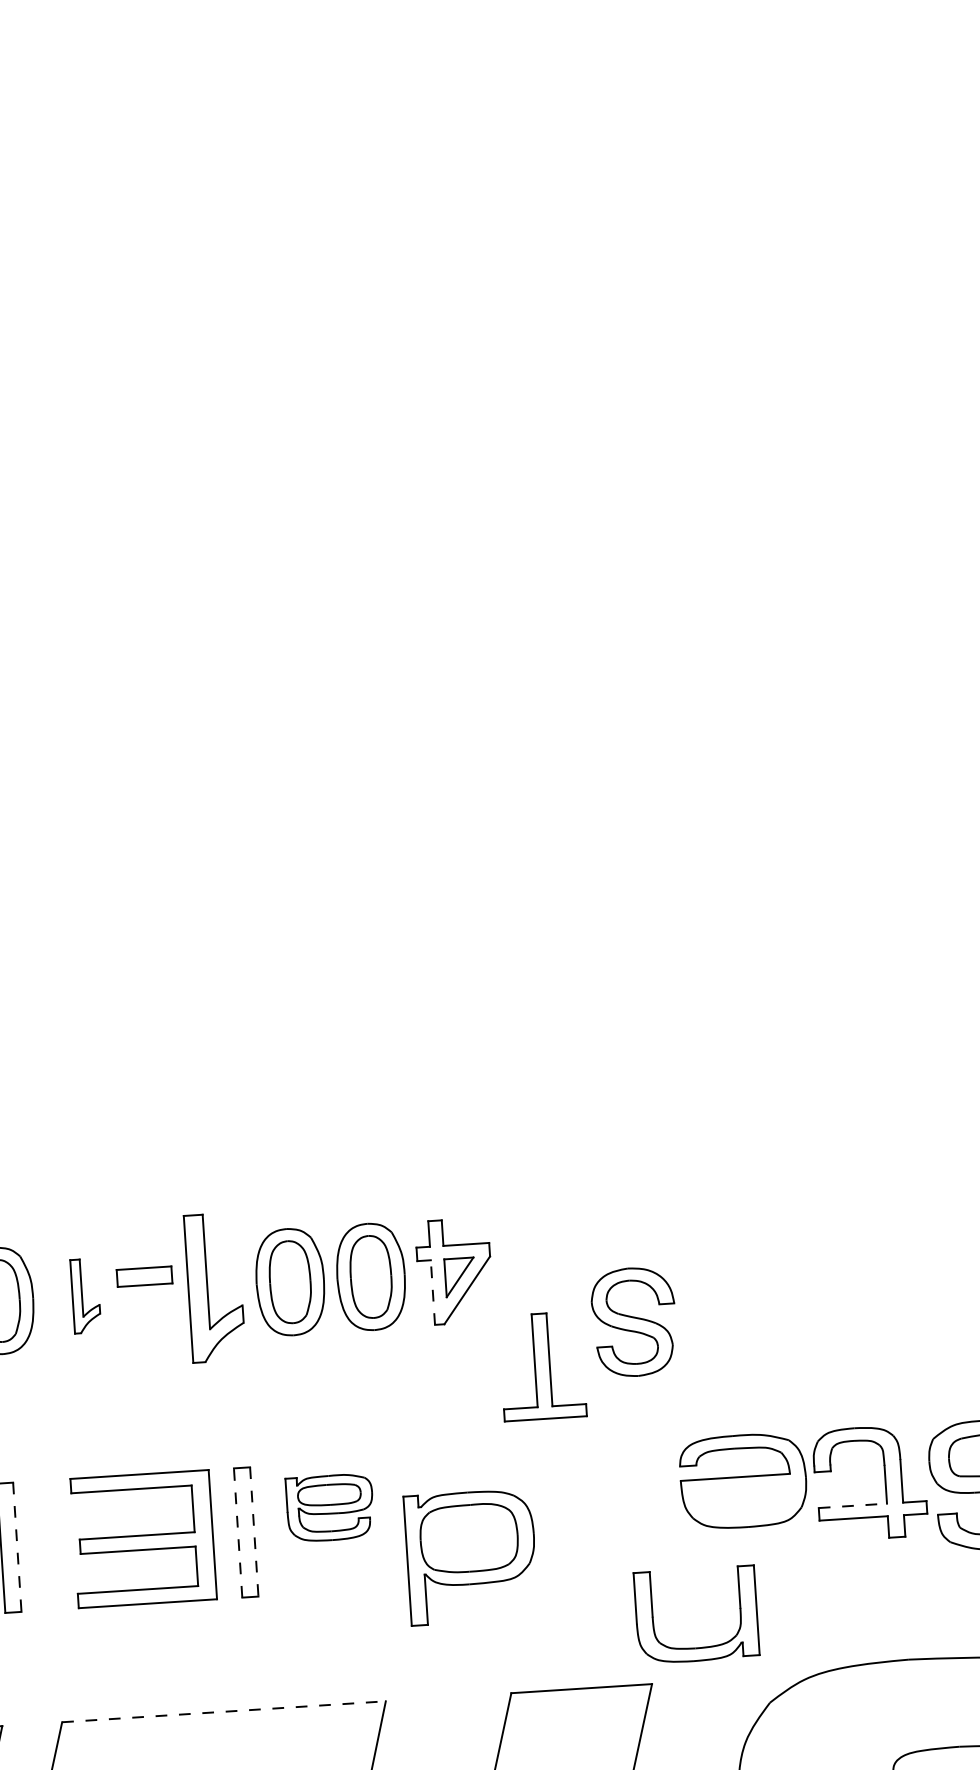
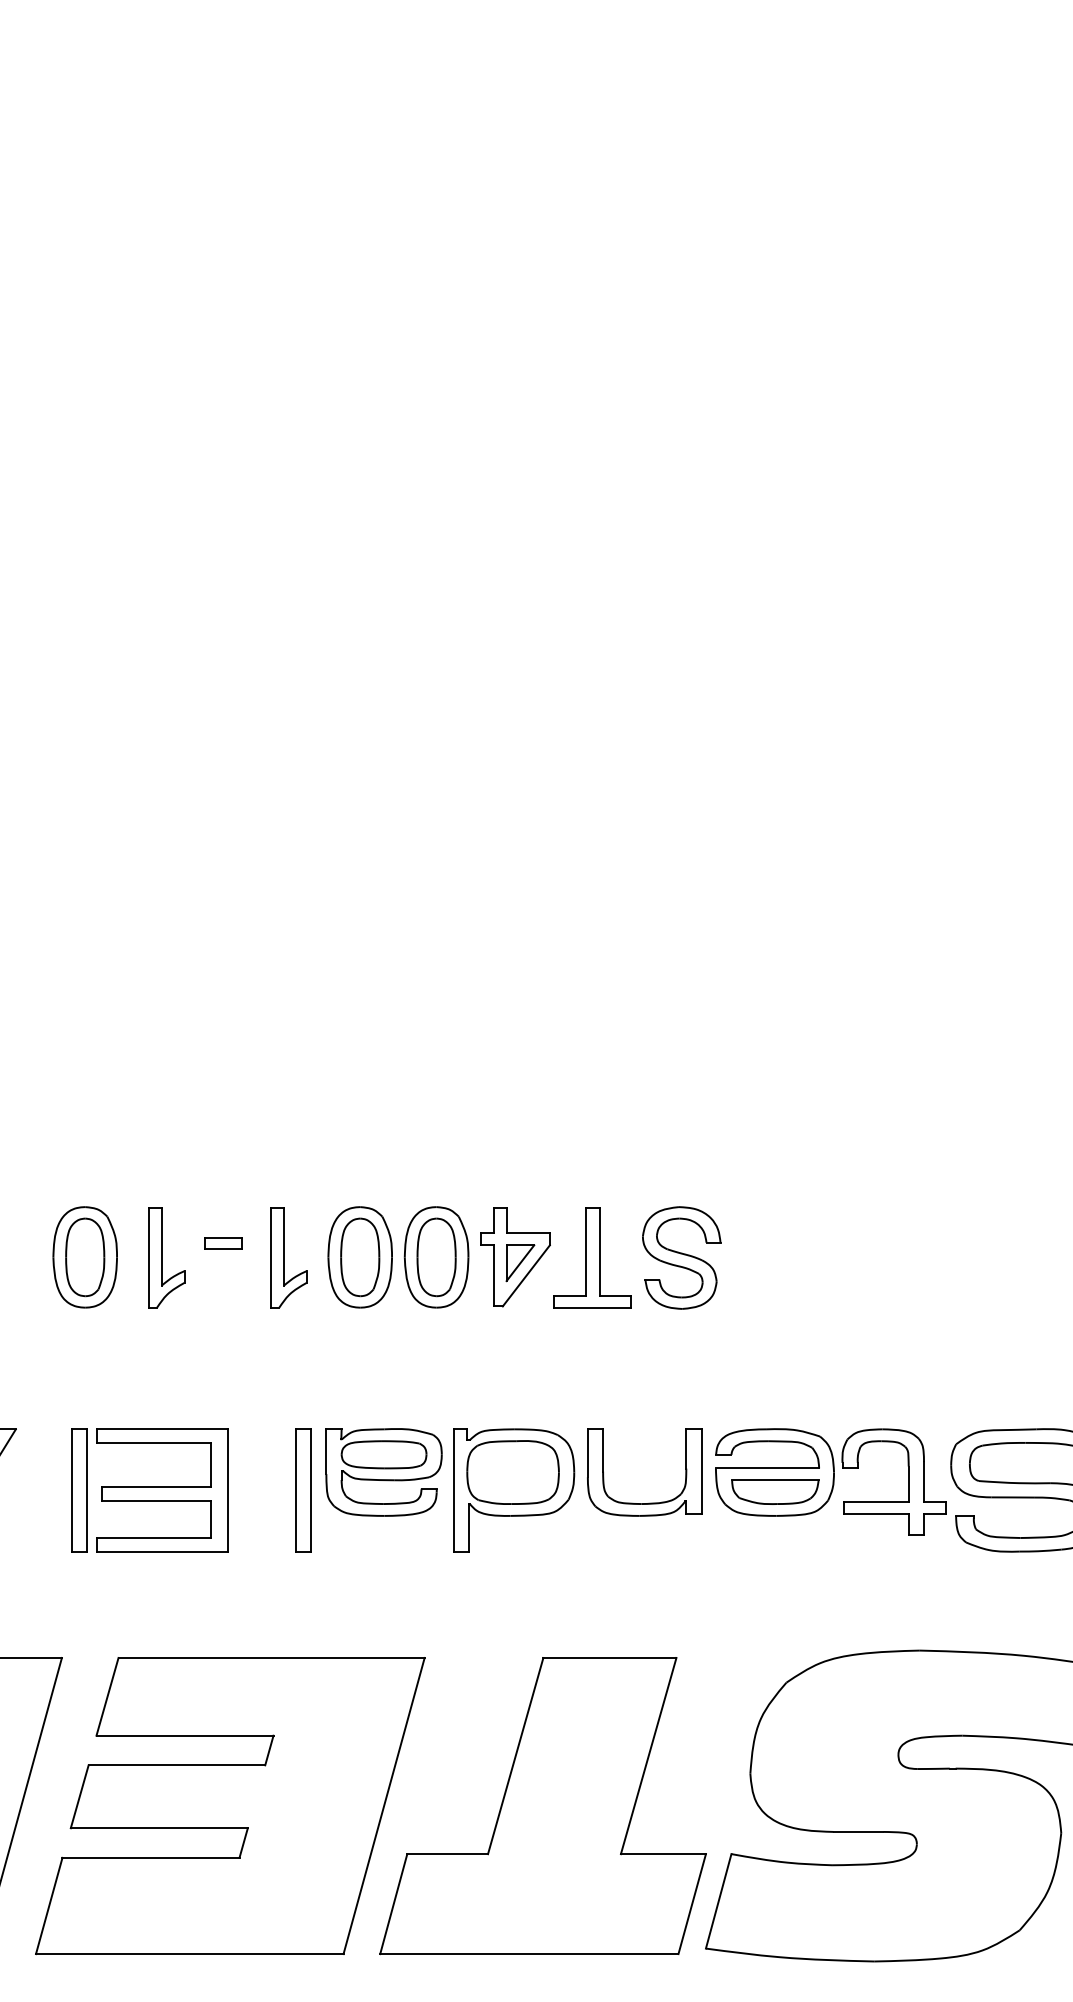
part: (144, 1276) -> (223, 1243), size x0.71
part: (214, 1287) -> (288, 1257), size x0.71
line: (432, 1292) -> (493, 1275), dashed -> solid
part: (85, 1295) -> (166, 1257), size x1.43
part: (633, 1321) -> (681, 1257), moved
part: (542, 1365) -> (592, 1257), moved
part: (745, 1501) -> (775, 1491), added
line: (852, 1506) -> (876, 1502), dashed -> solid
part: (329, 1508) -> (383, 1472), size x1.43
line: (254, 1531) -> (311, 1490), dashed -> solid
line: (237, 1532) -> (295, 1489), dashed -> solid
part: (143, 1539) -> (162, 1490), moved
line: (16, 1547) -> (86, 1490), dashed -> solid
part: (471, 1557) -> (514, 1490), moved
part: (703, 1646) -> (649, 1502), moved
line: (224, 1711) -> (272, 1657), dashed -> solid

